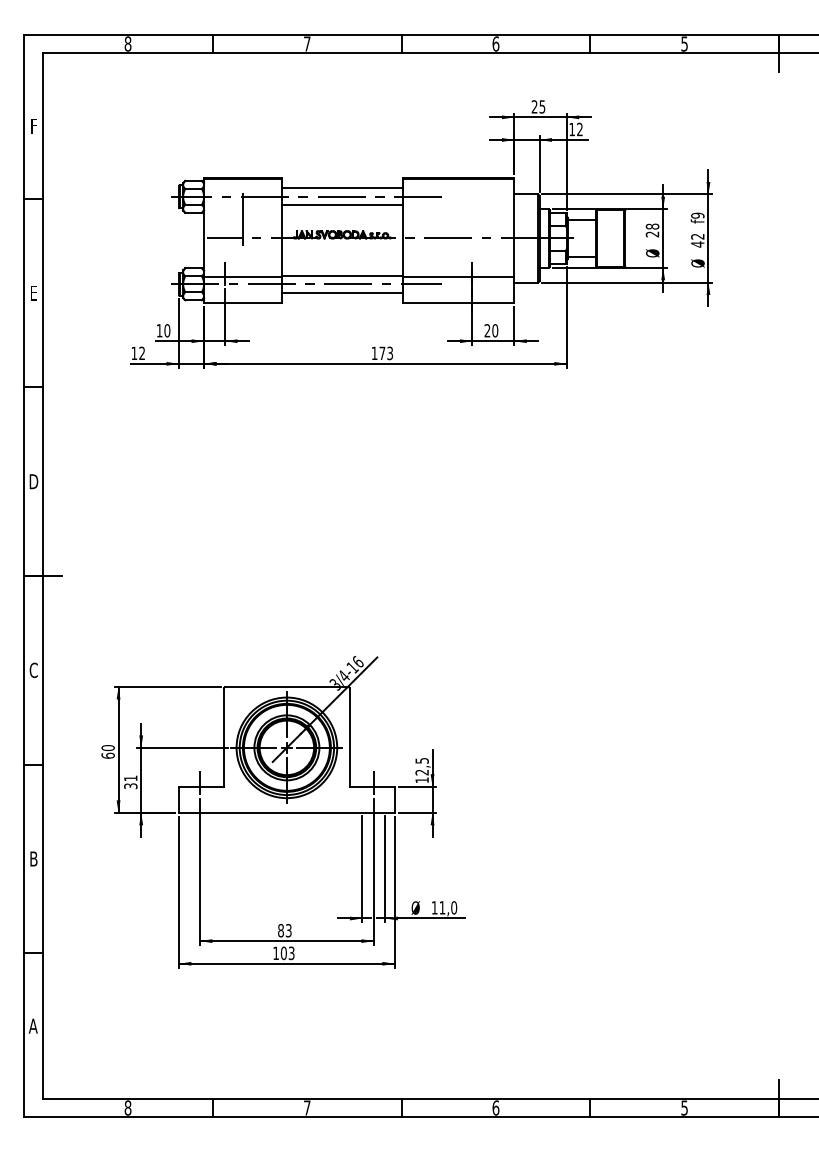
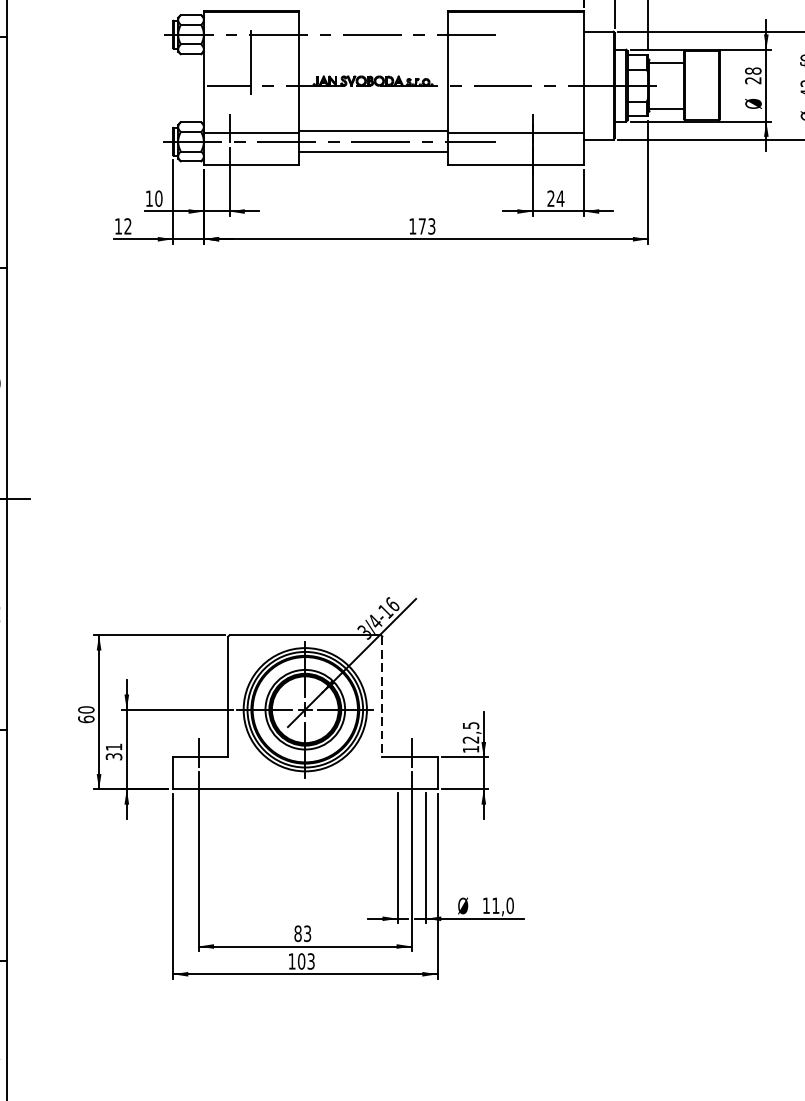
line: (342, 188) -> (373, 24), removed
line: (342, 205) -> (373, 45), removed
text: (495, 330) -> (560, 198), 20 -> 24
line: (349, 737) -> (382, 697), solid -> dashed

